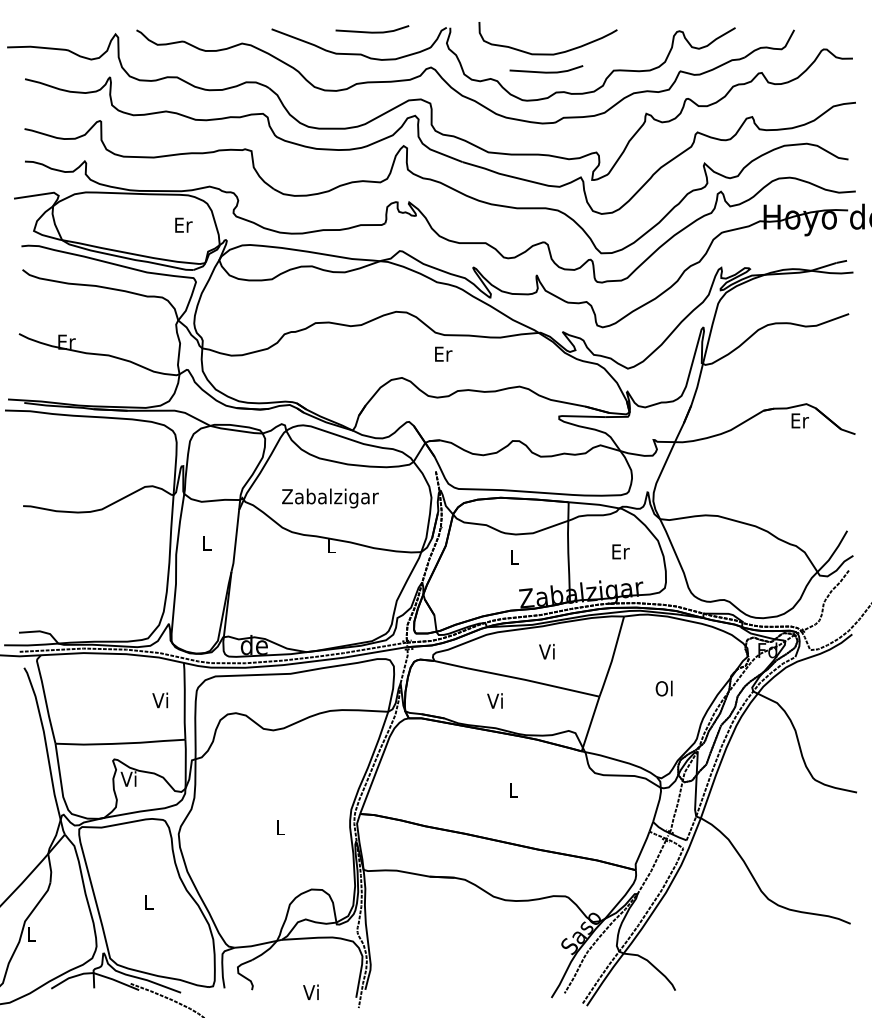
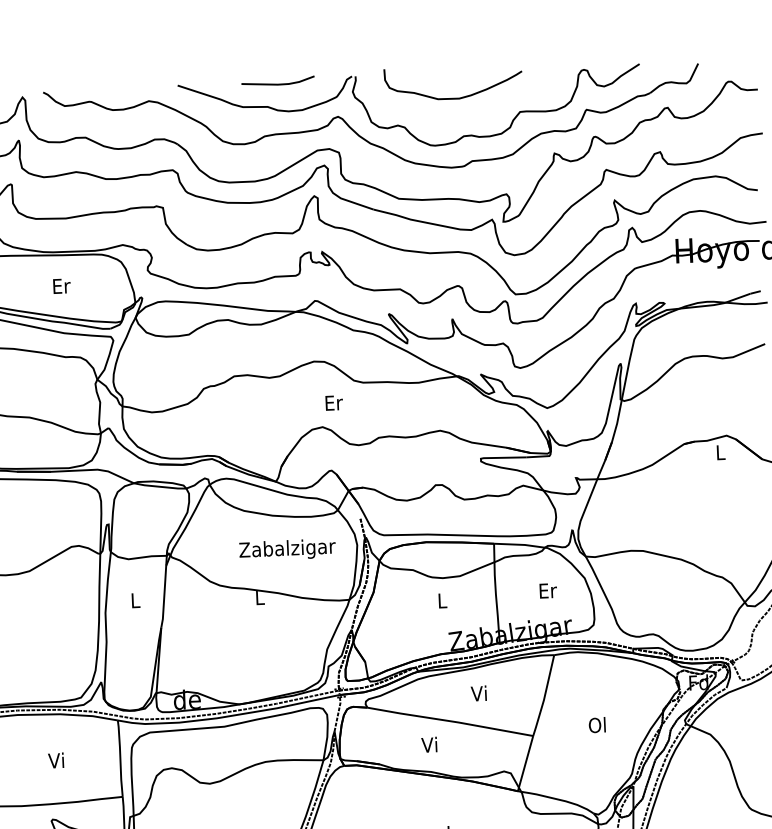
line: (546, 71) -> (453, 115), removed
text: (183, 224) -> (61, 285), moved
text: (443, 353) -> (334, 402), moved
text: (799, 420) -> (720, 452), Er -> L
text: (330, 498) -> (287, 549), moved
text: (159, 700) -> (55, 760), moved

